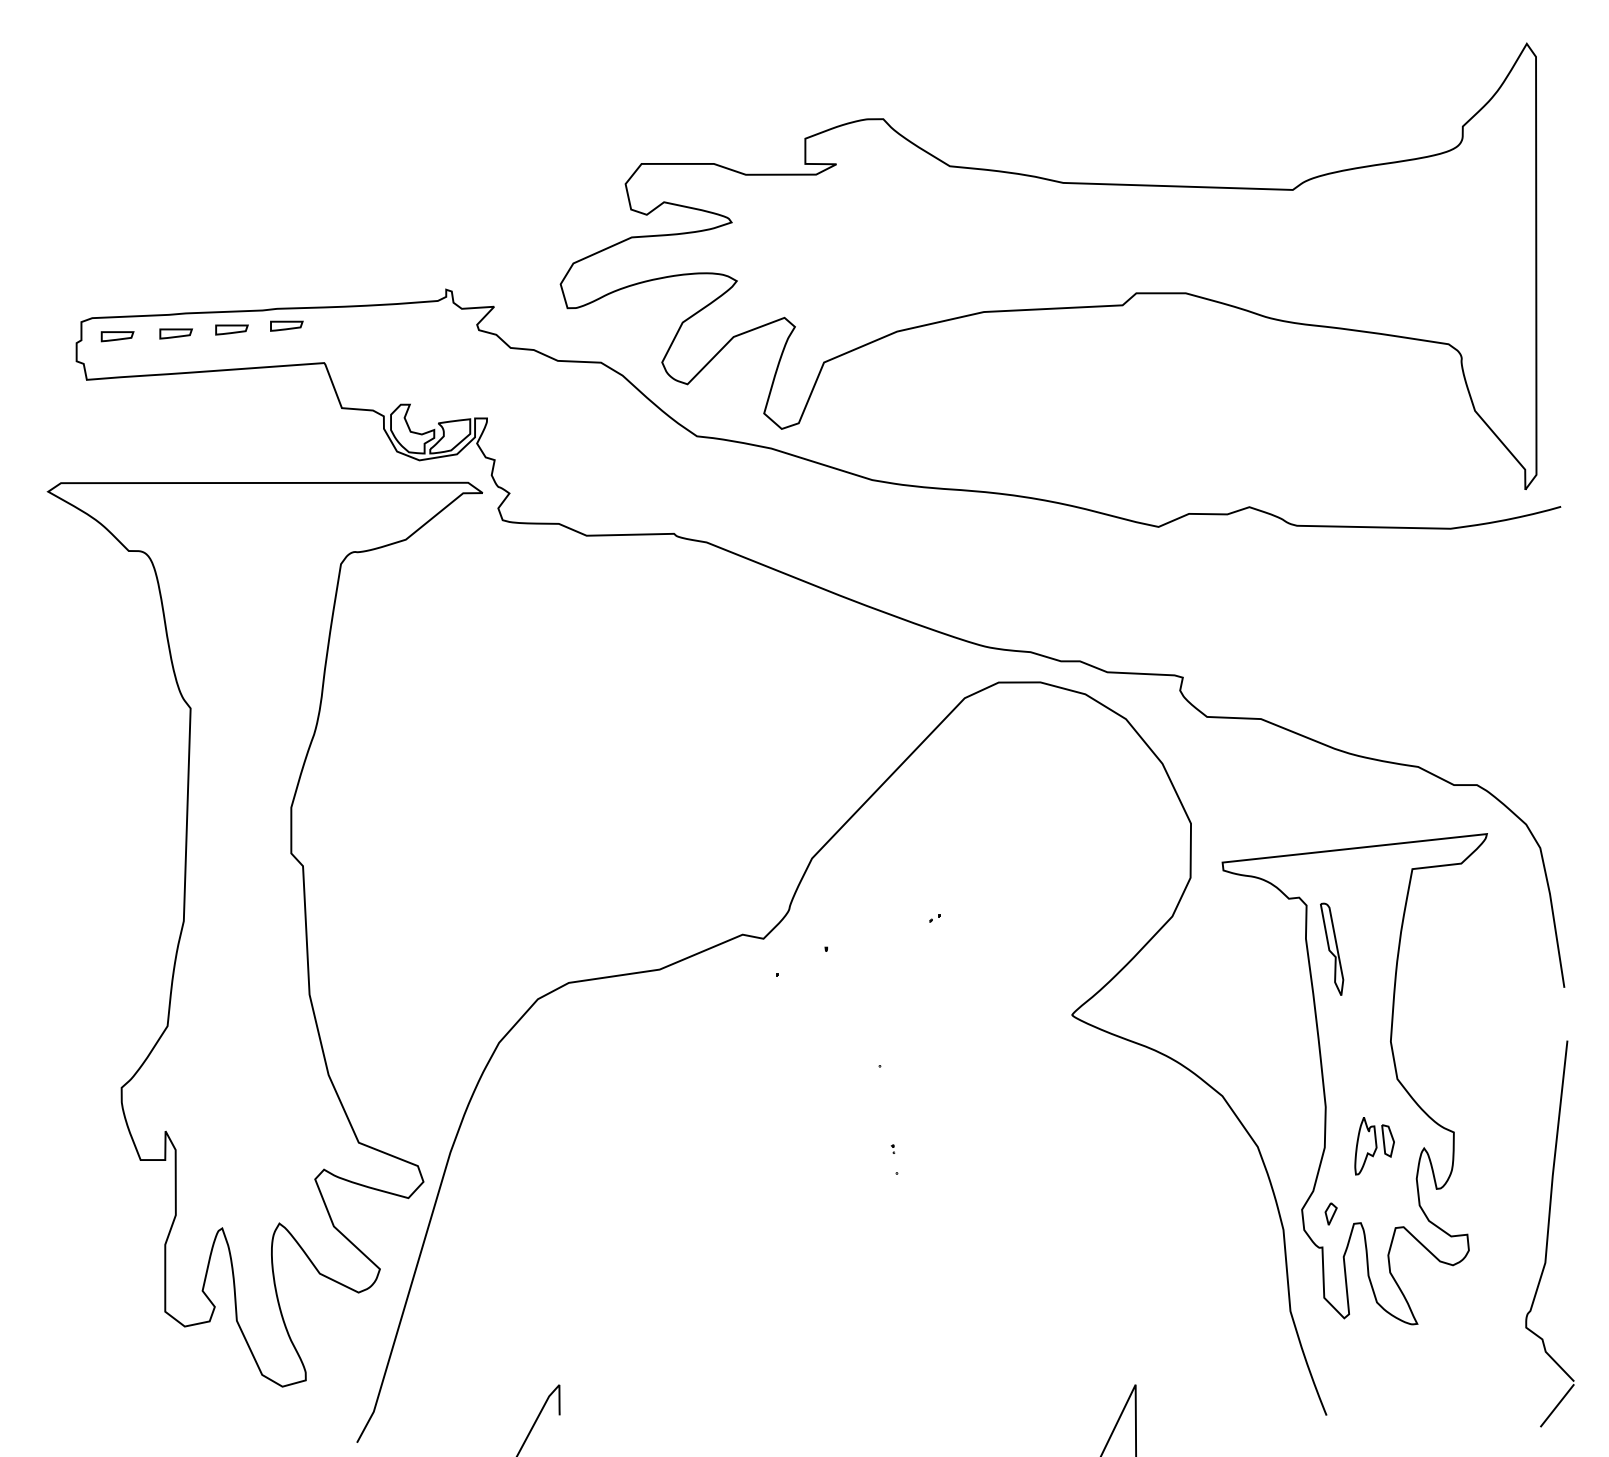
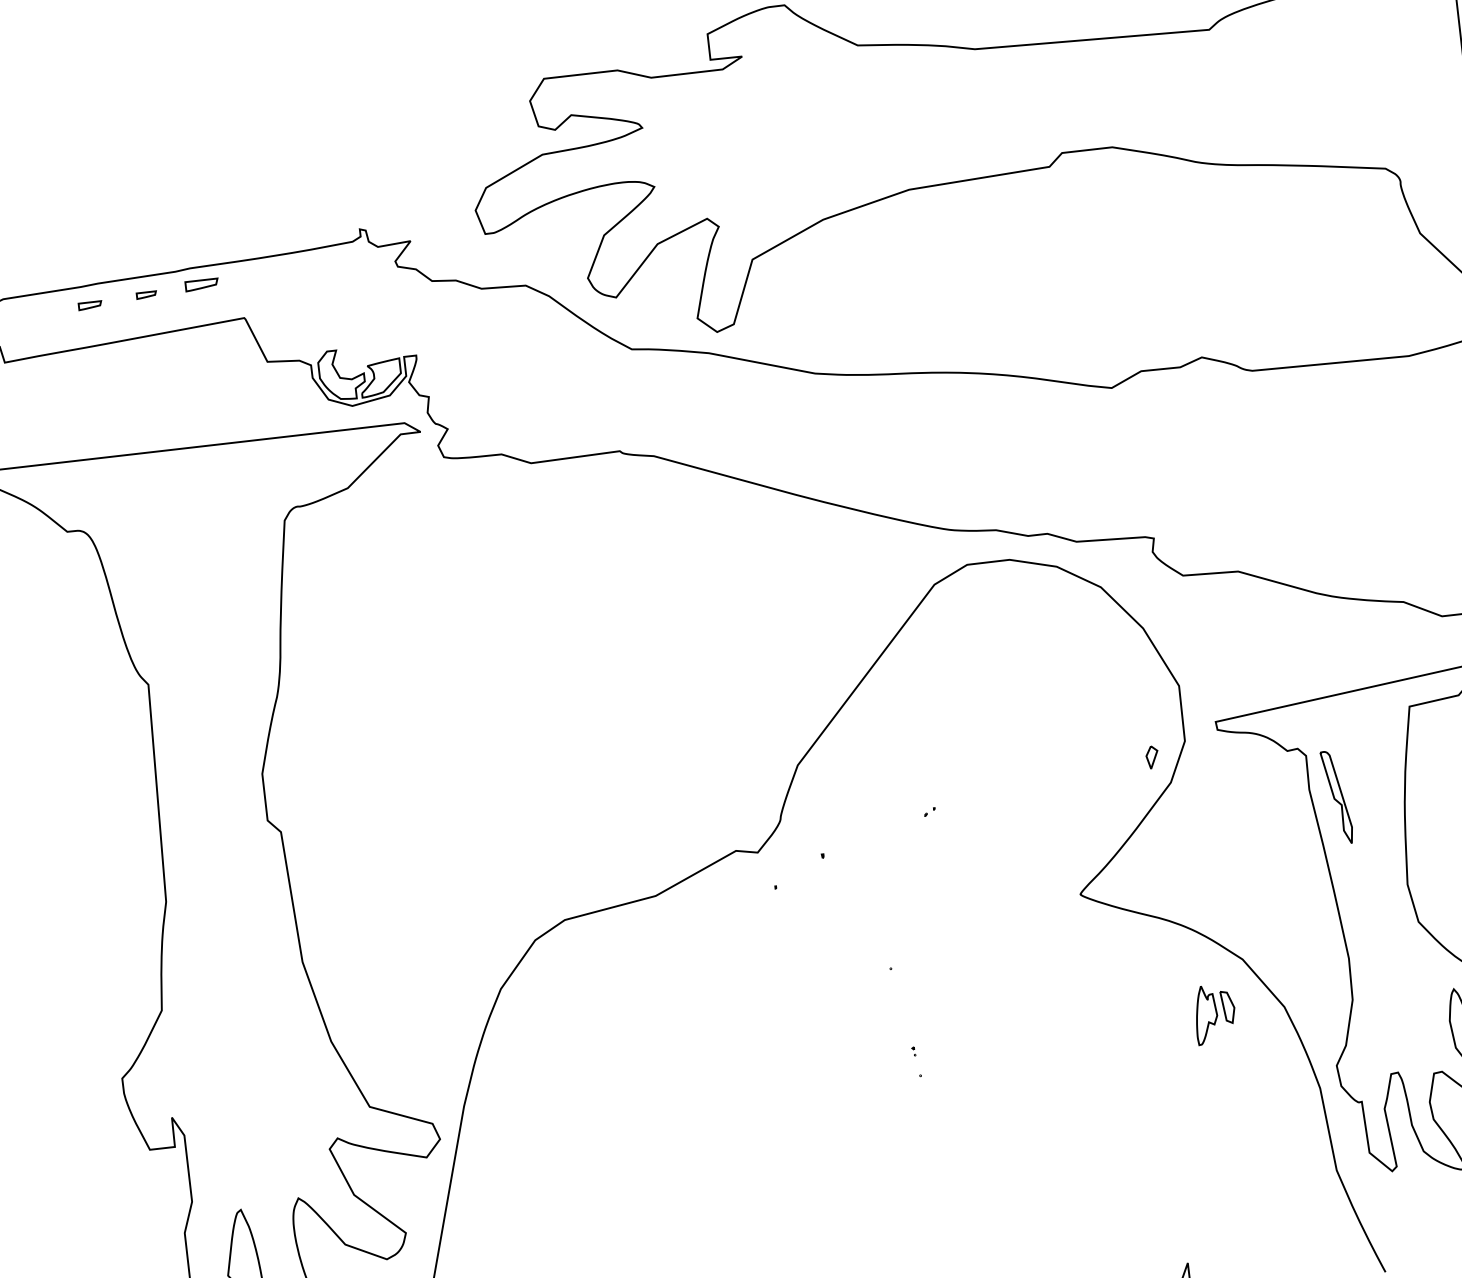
part: (231, 329) -> (146, 294), size x0.6
part: (175, 333) -> (89, 305), size x0.7
part: (117, 336) -> (30, 315), removed
part: (1374, 1146) -> (1214, 1014), moved
part: (1330, 1213) -> (1151, 756), moved

